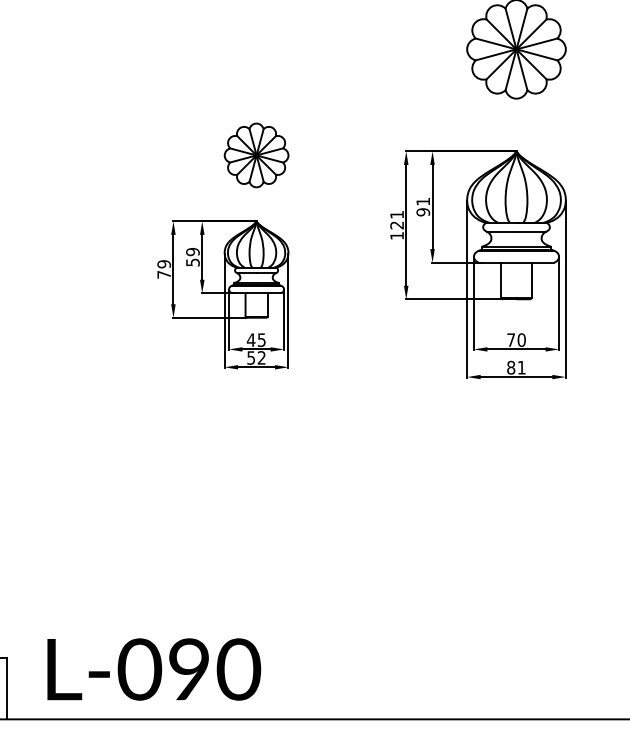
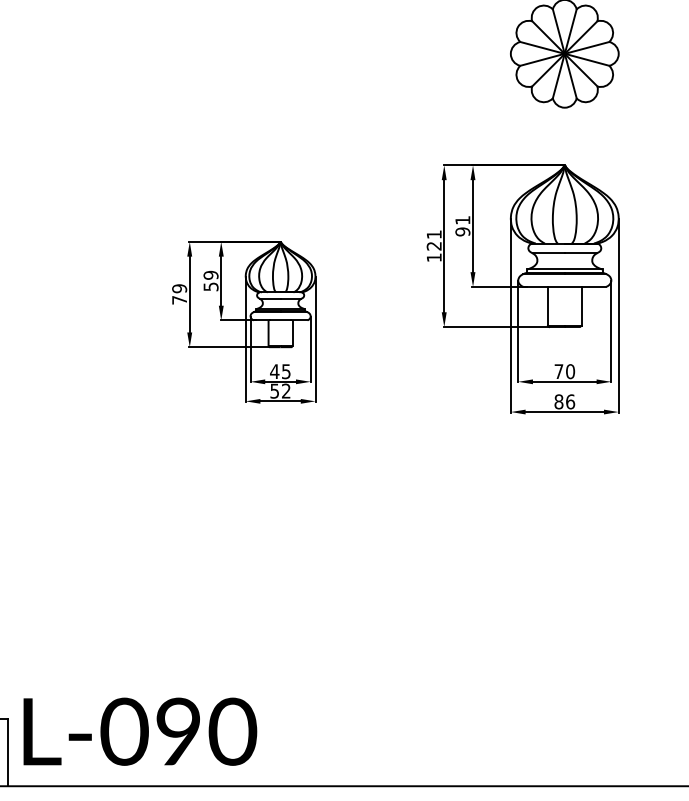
part: (256, 155) -> (280, 169), removed
text: (521, 367) -> (570, 401), 81 -> 86
text: (154, 669) -> (140, 731), moved

